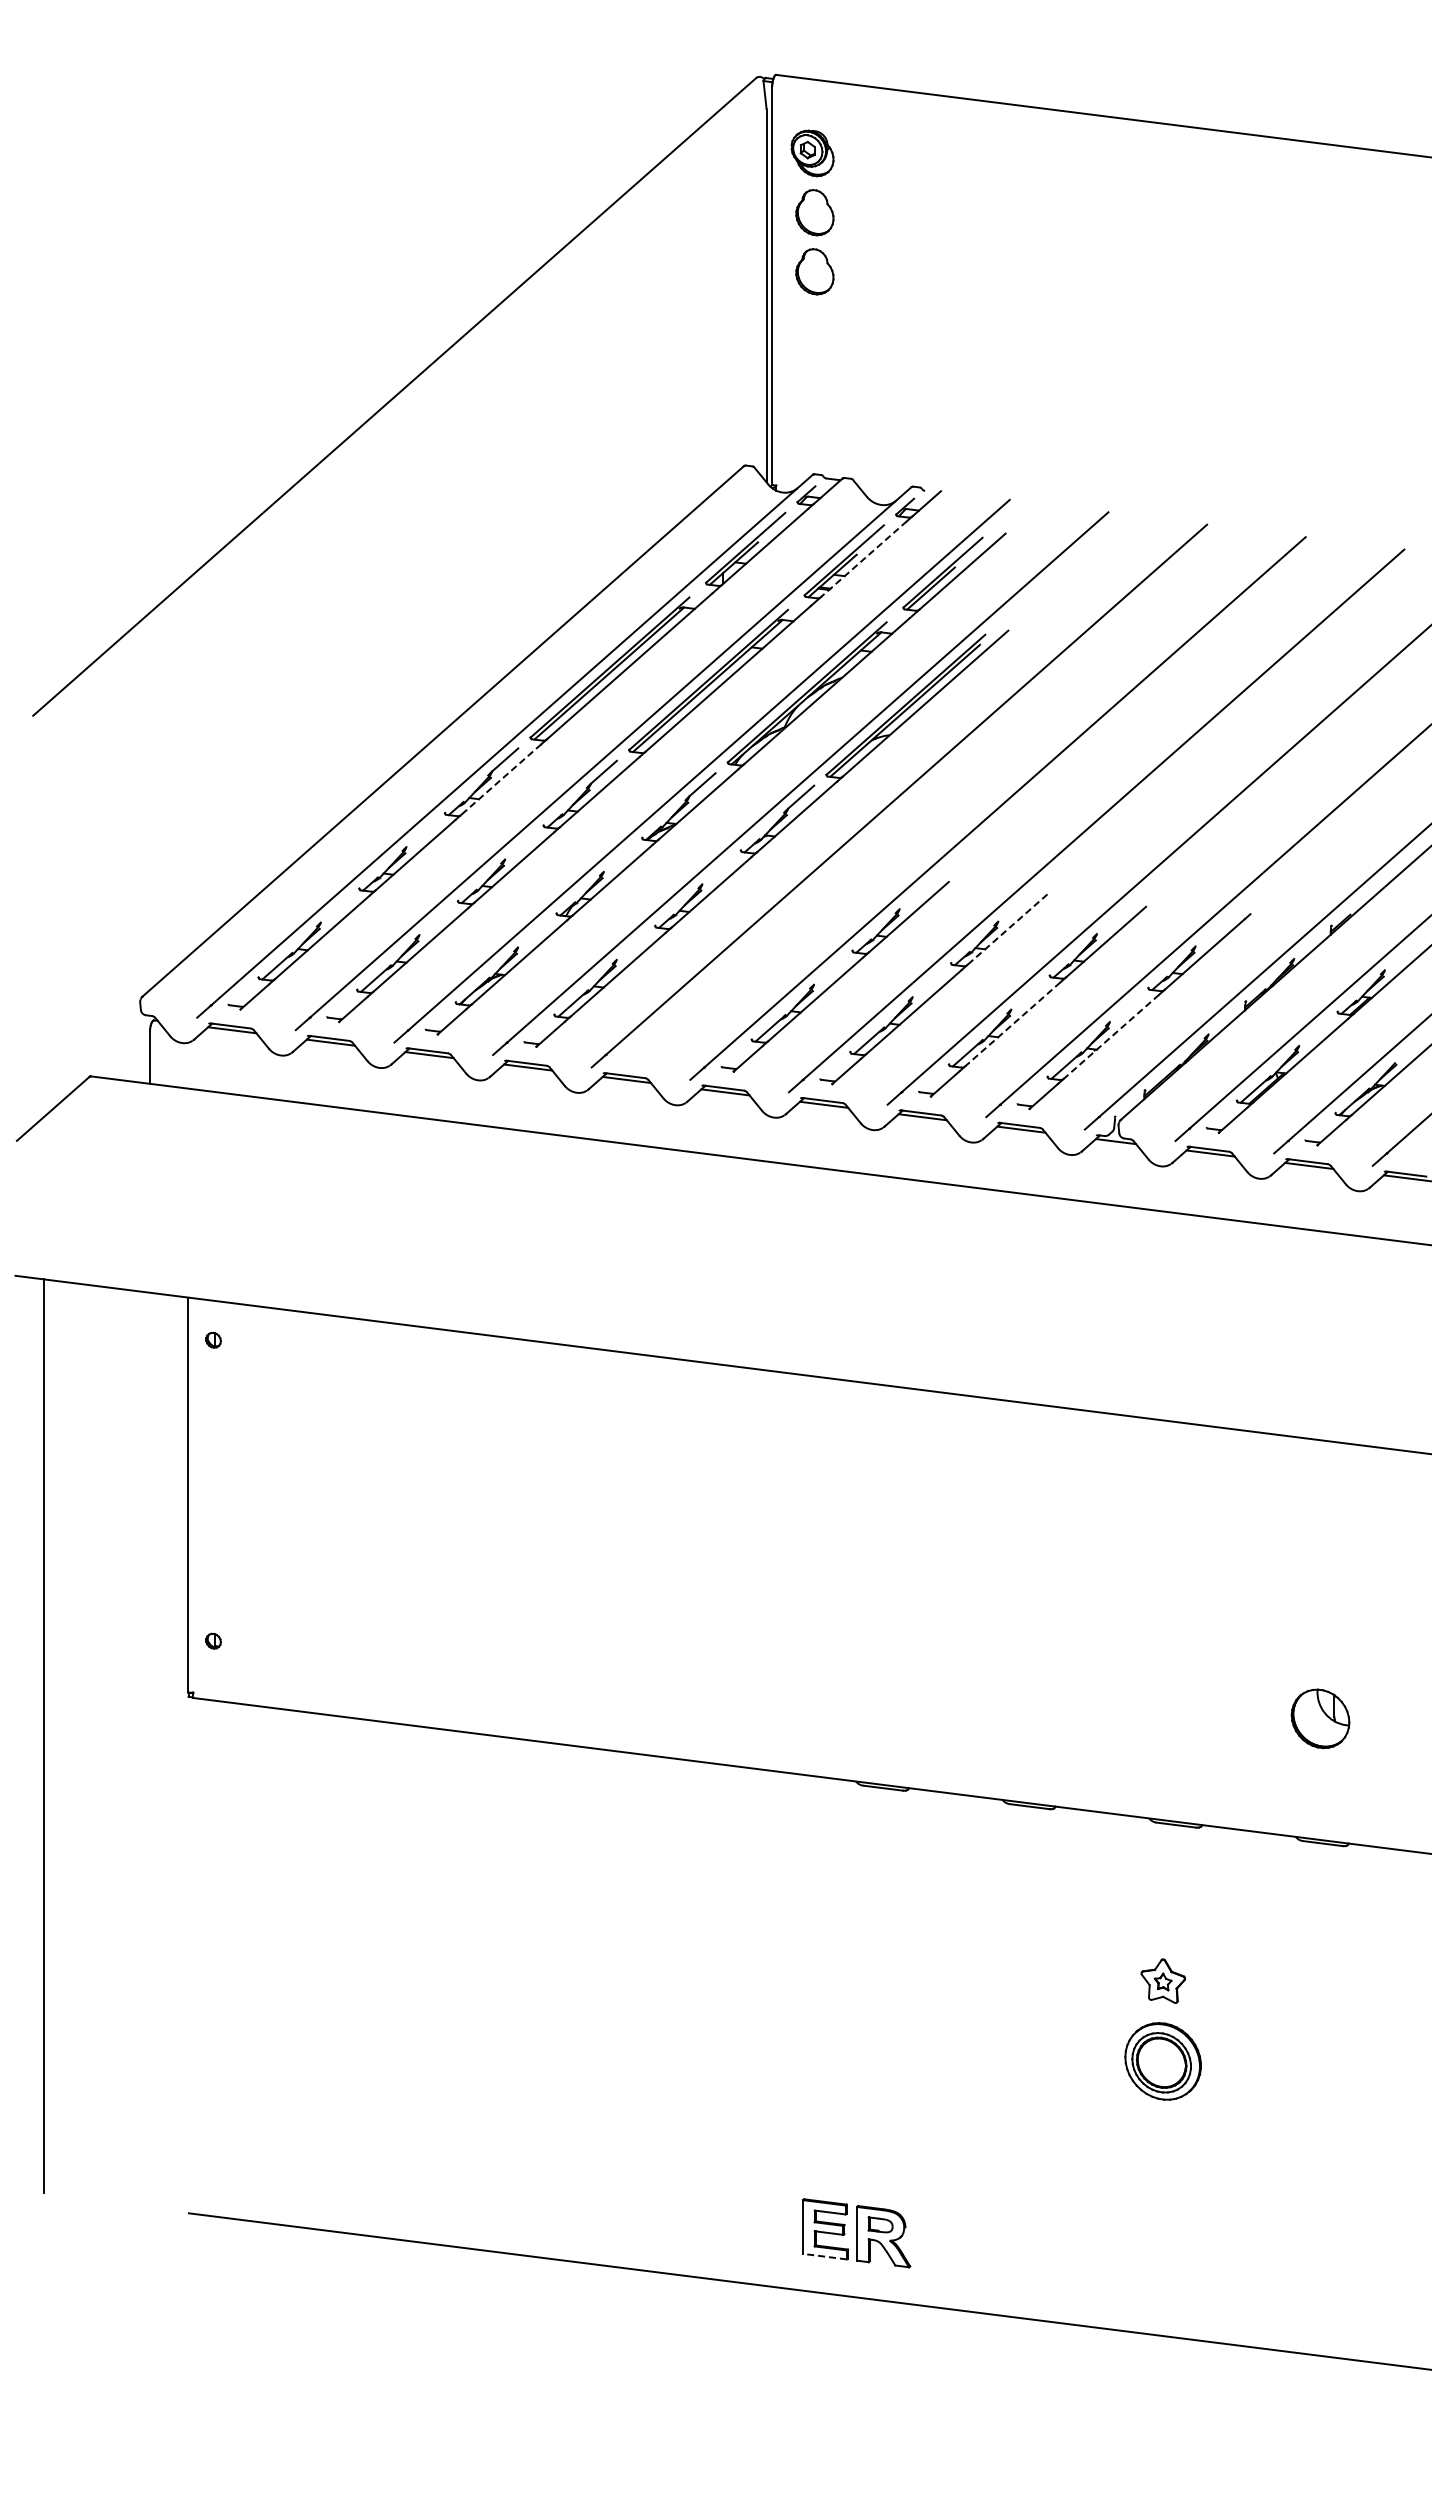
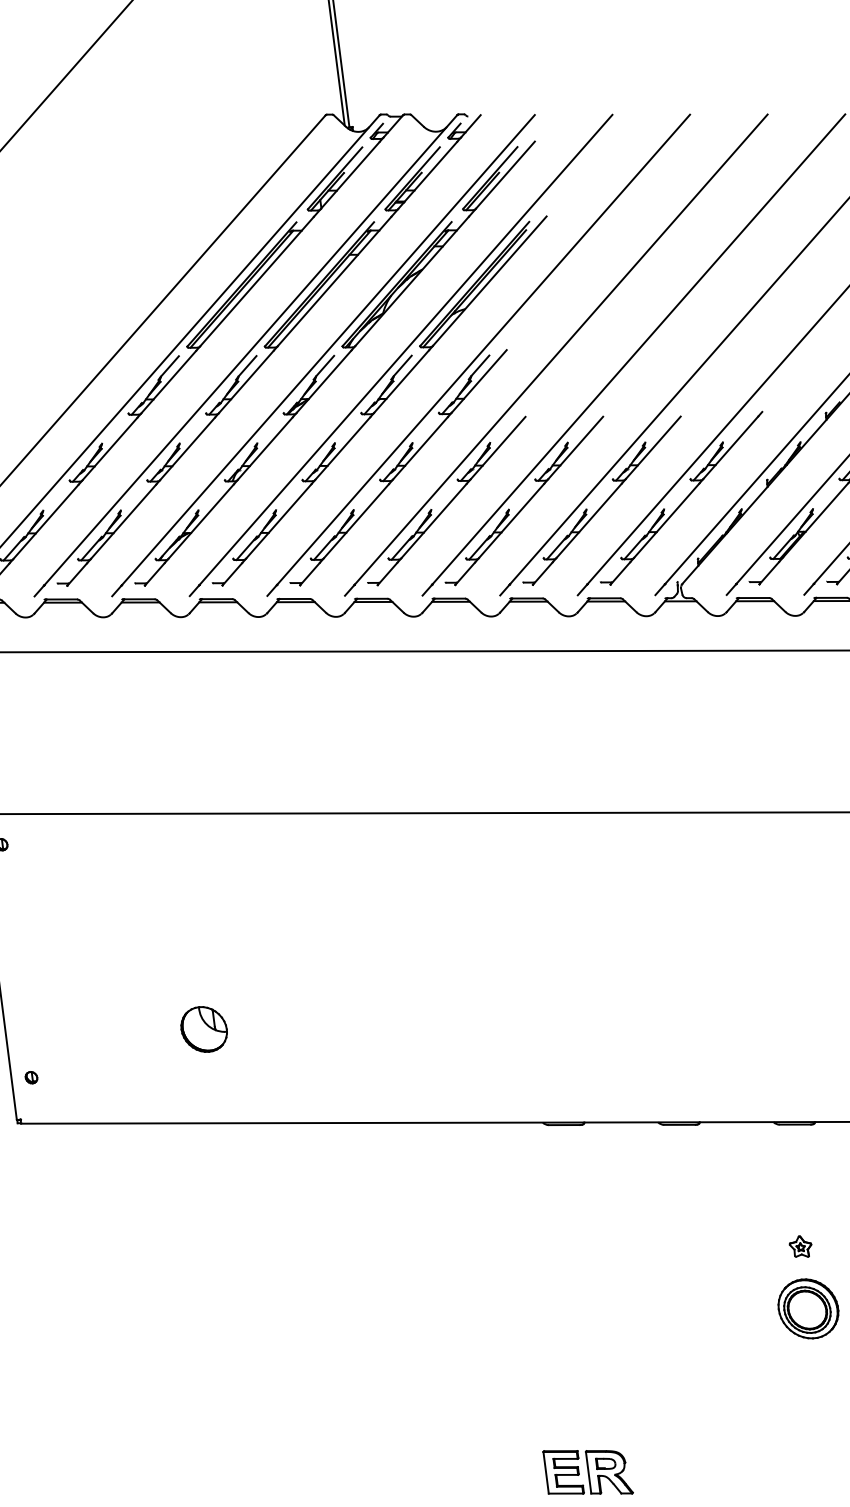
line: (863, 559) -> (427, 175), dashed -> solid
line: (500, 779) -> (168, 382), dashed -> solid
part: (779, 926) -> (398, 468), added
line: (1007, 929) -> (575, 447), dashed -> solid
line: (1012, 1024) -> (588, 520), dashed -> solid
line: (1111, 1037) -> (666, 521), dashed -> solid
part: (440, 1607) -> (203, 1029), added
part: (1163, 1981) -> (800, 1246), size x0.62
line: (824, 2256) -> (565, 1493), dashed -> solid

